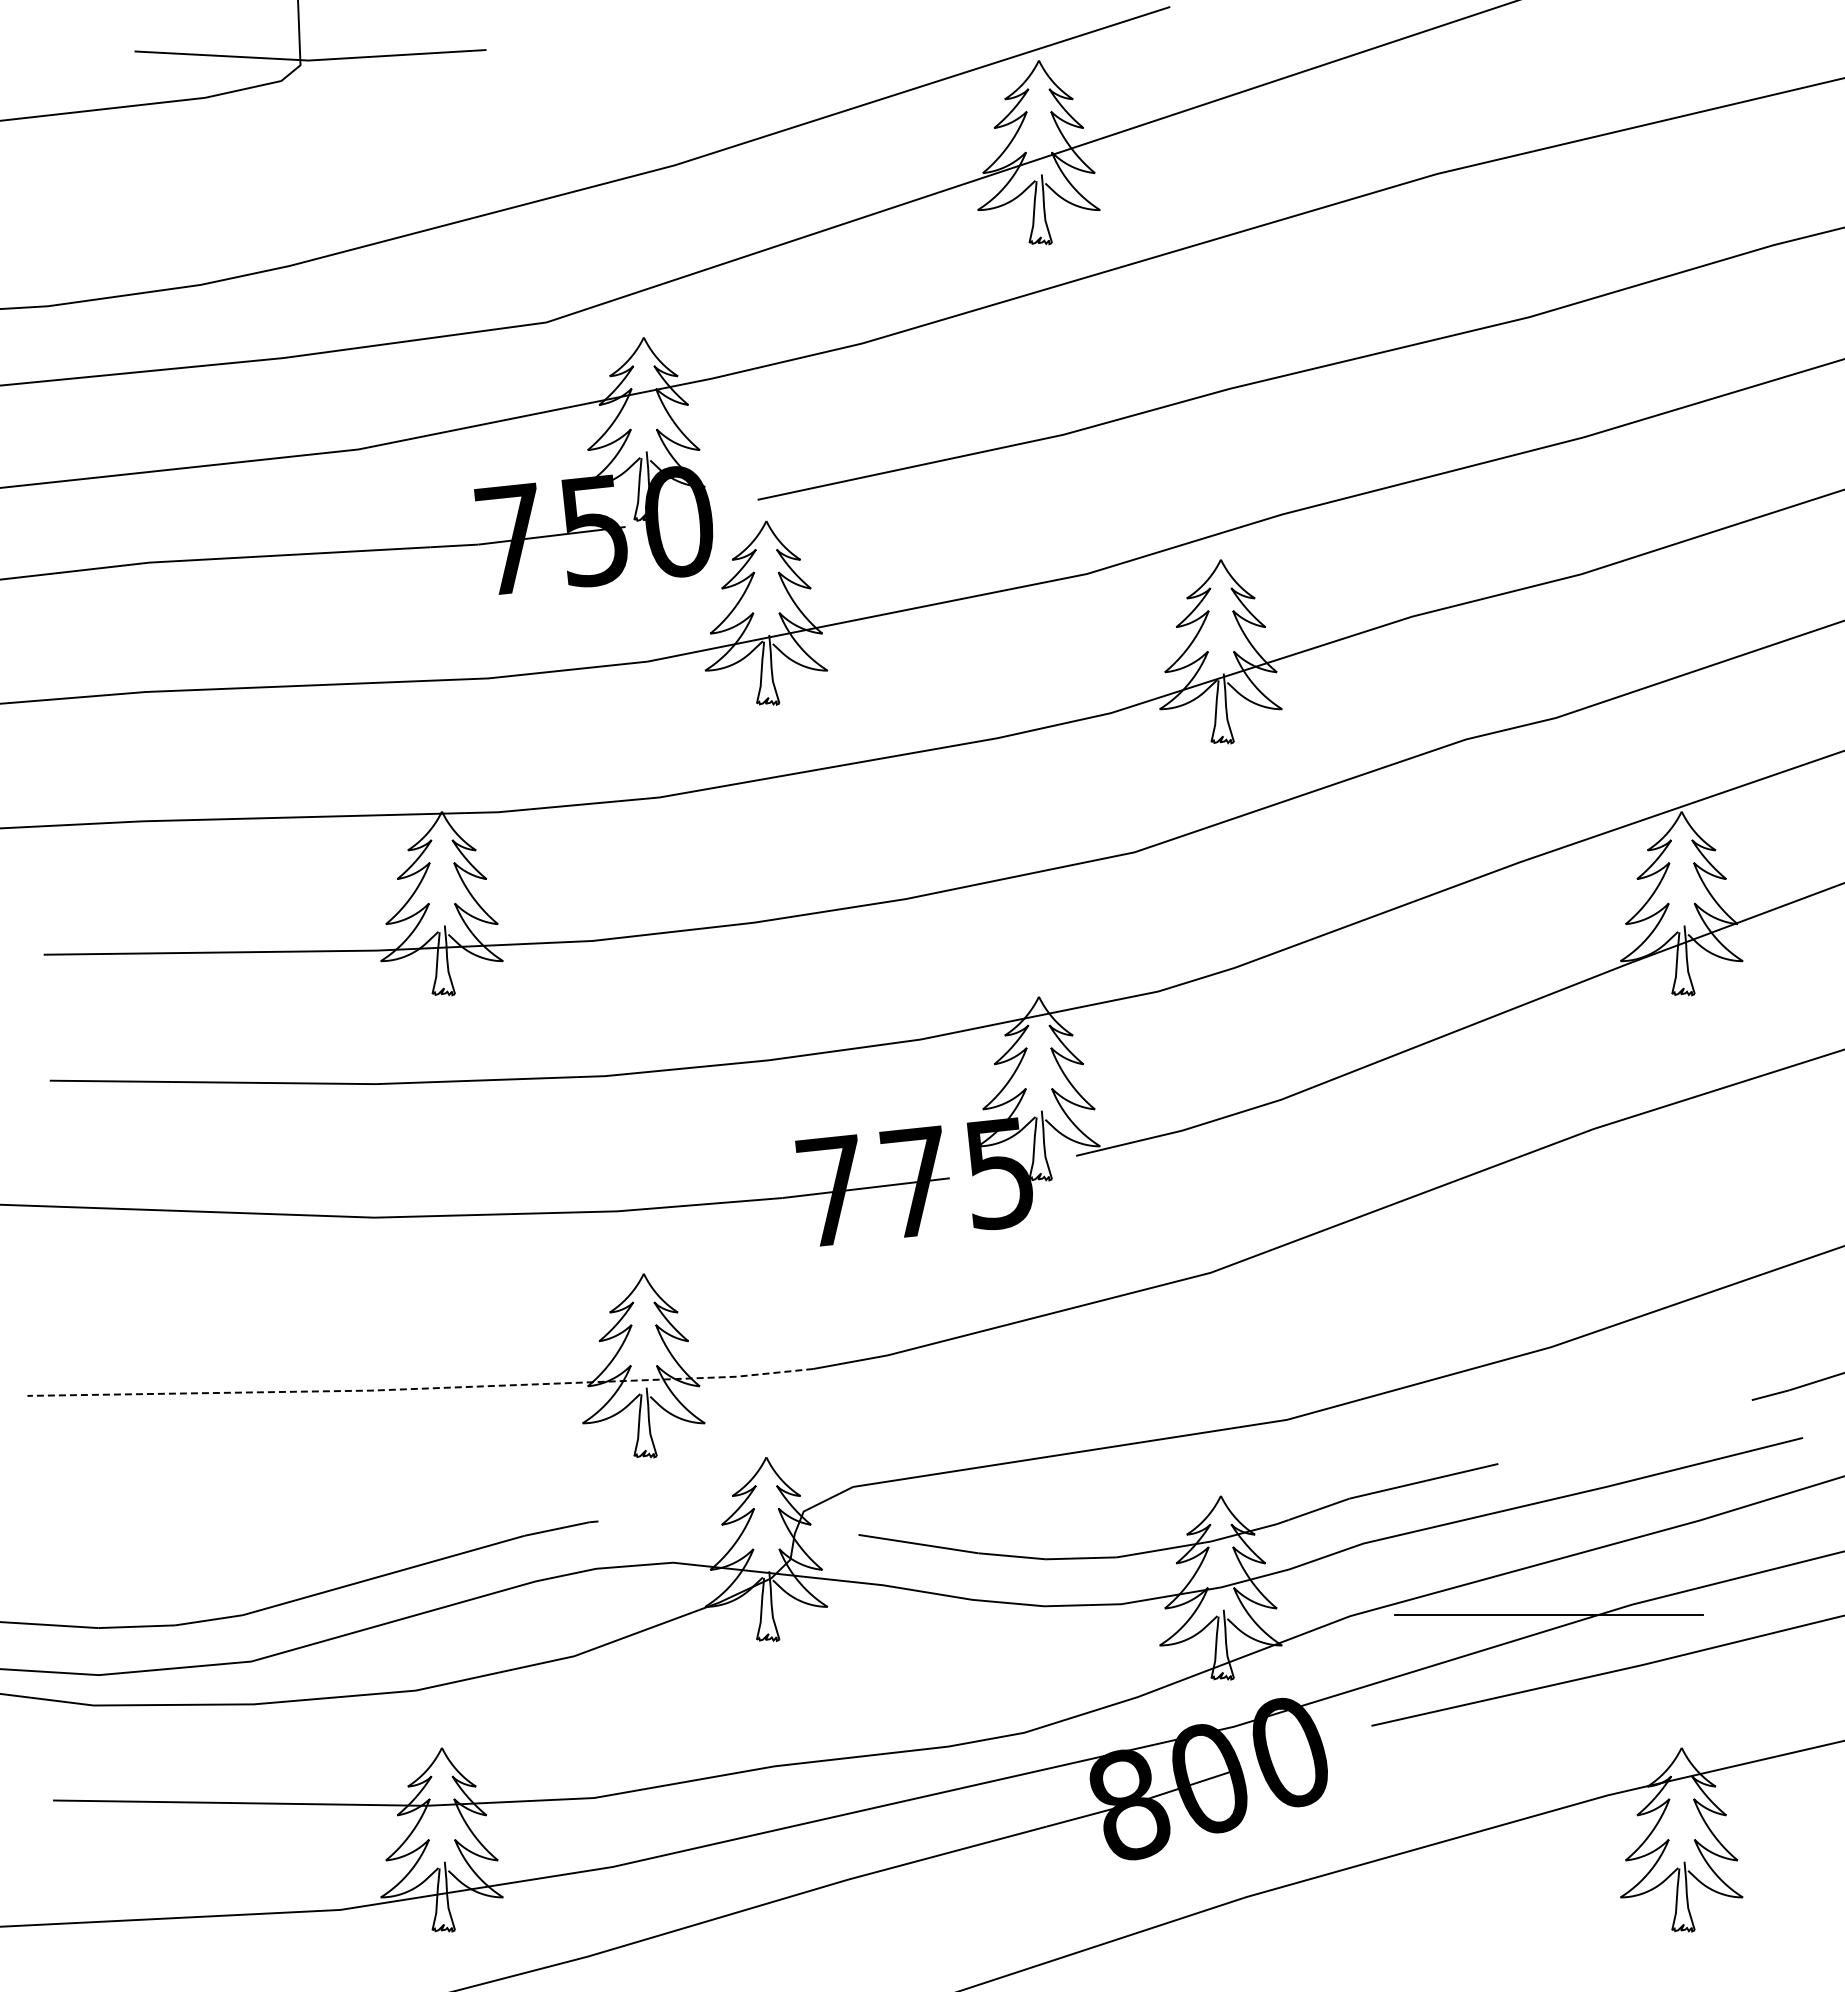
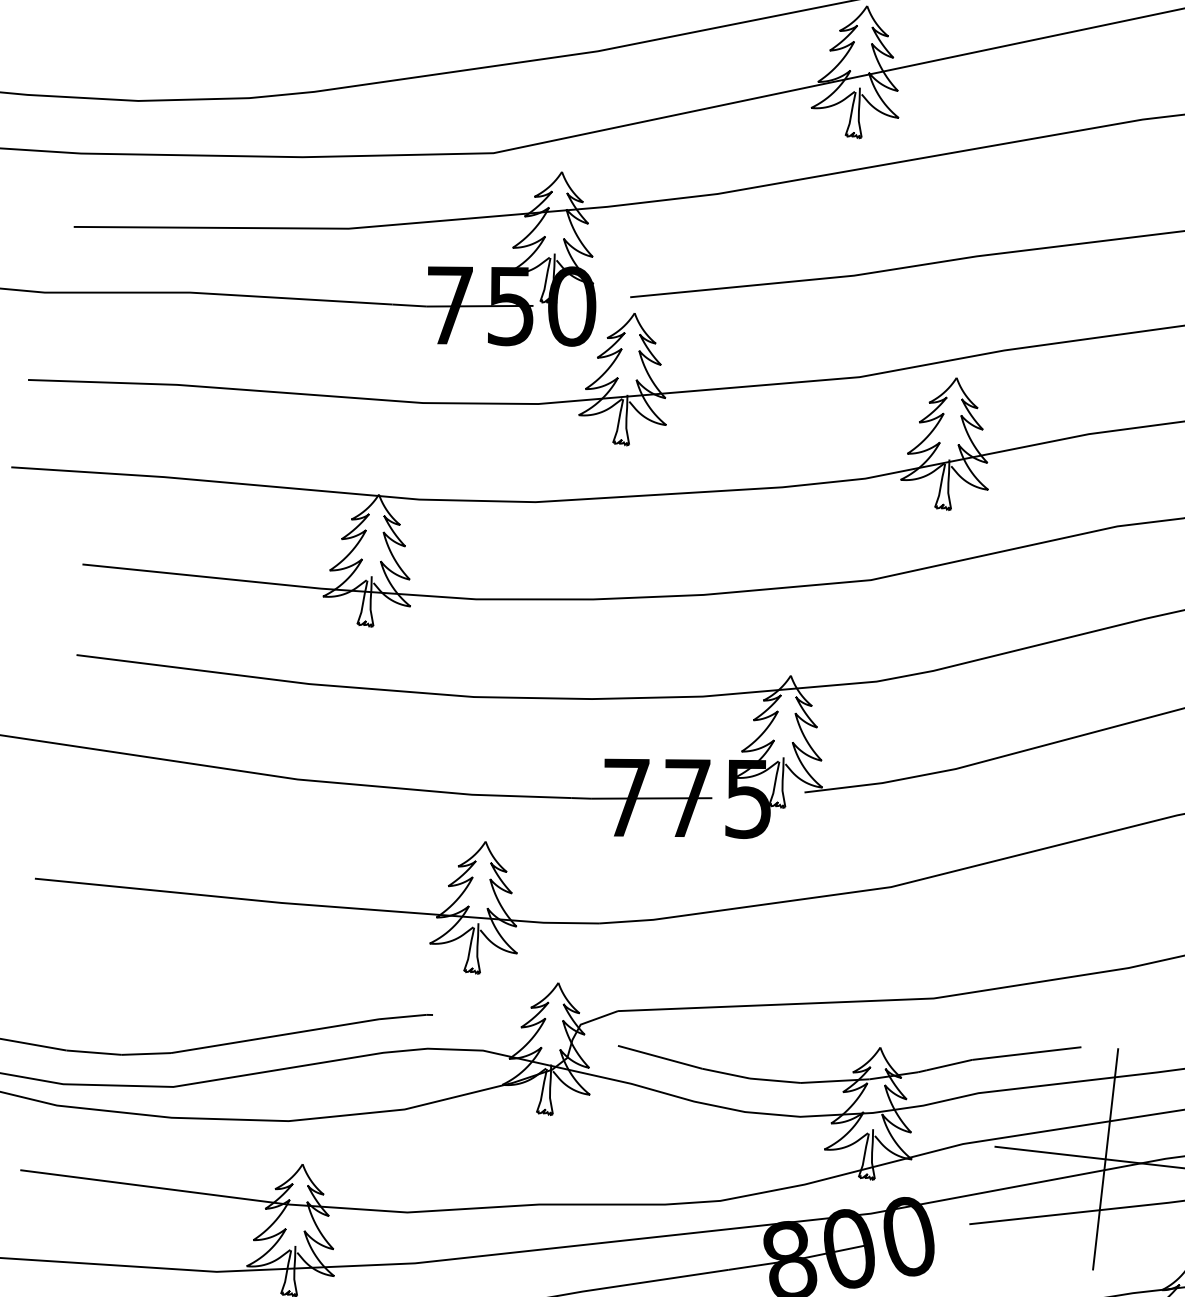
line: (420, 1388) -> (316, 905), dashed -> solid
line: (1549, 1614) -> (1105, 1159), added

